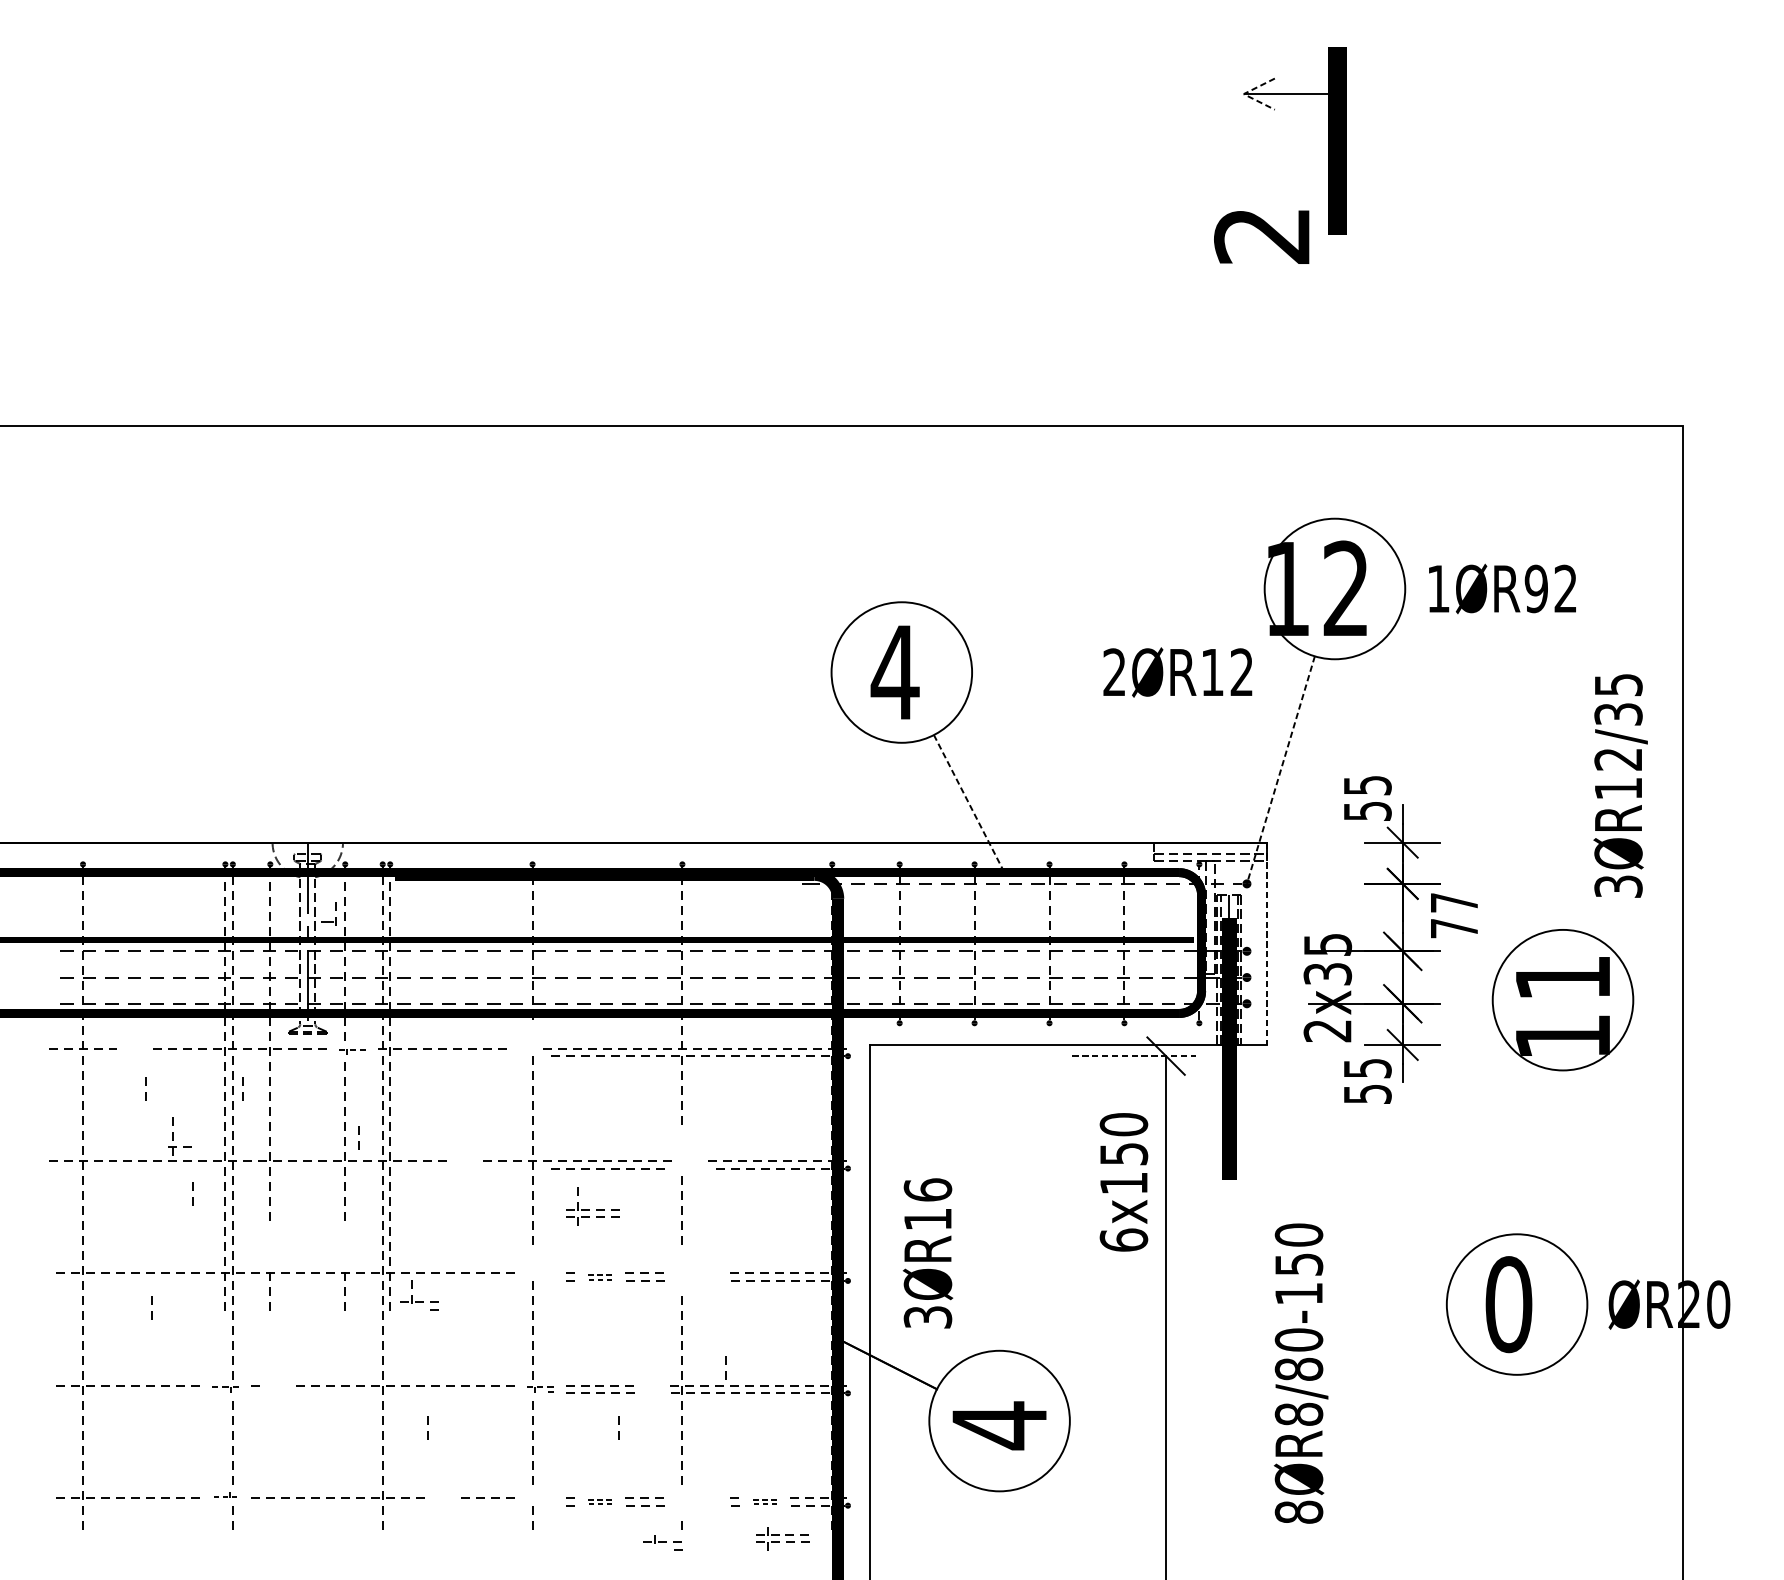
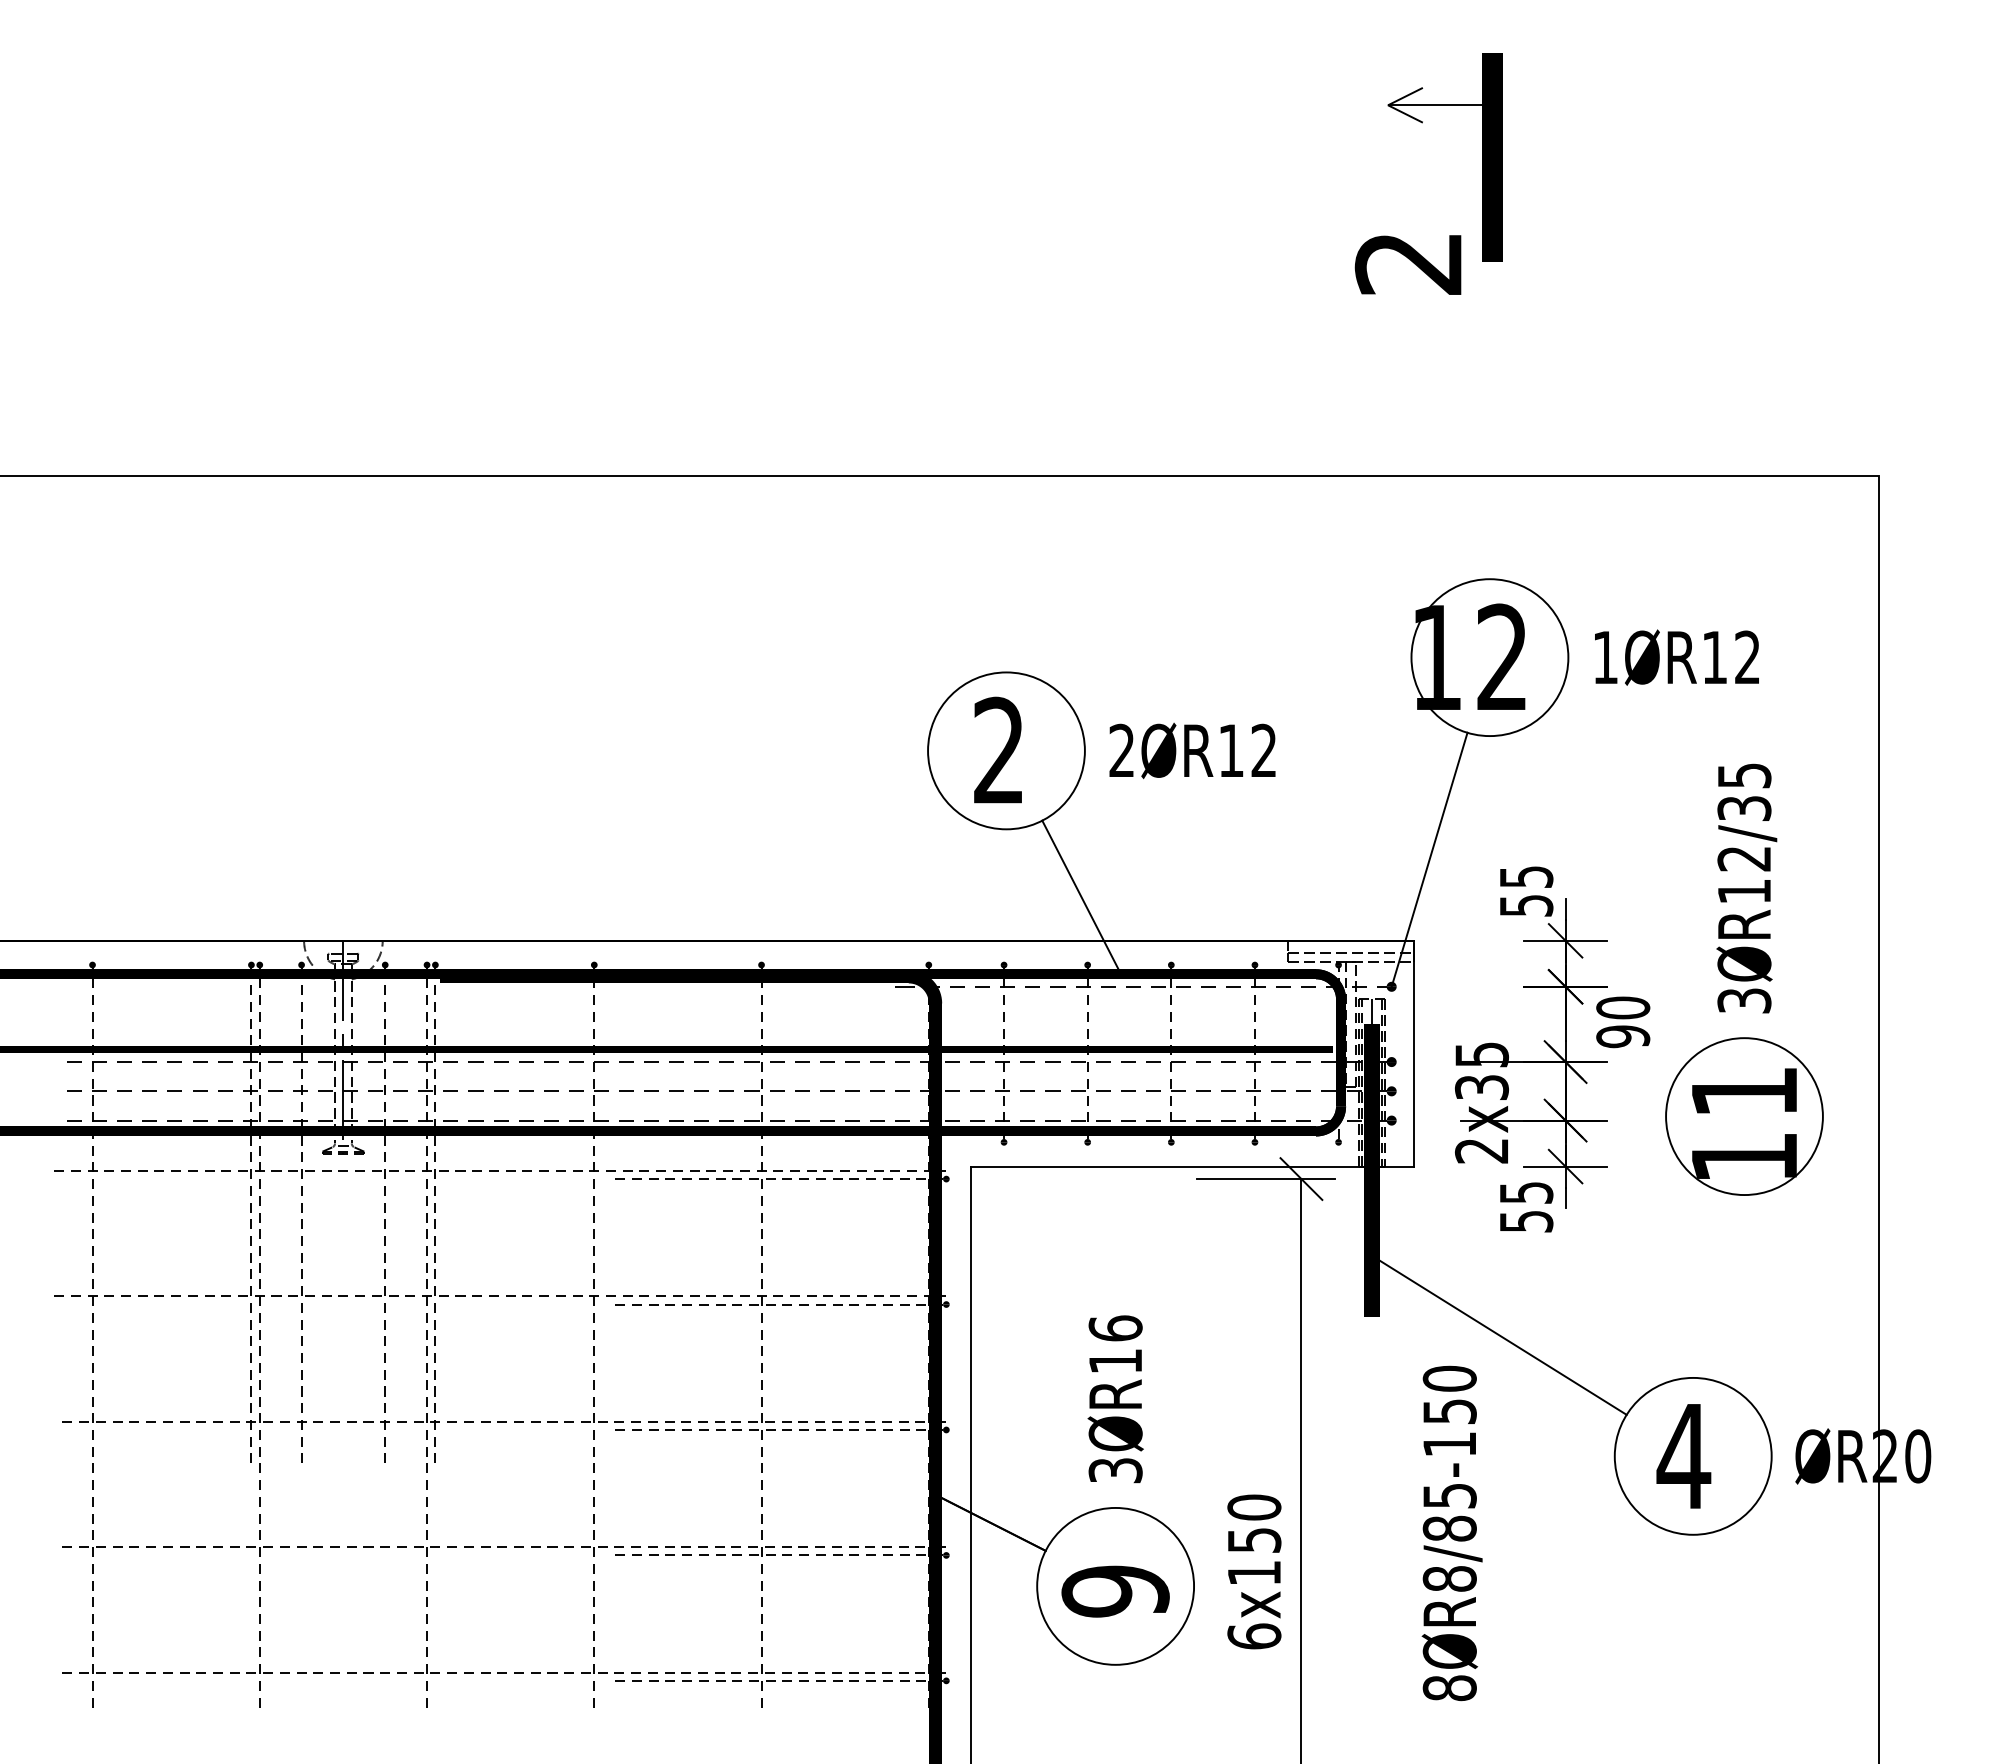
line: (1244, 94) -> (1388, 105), dashed -> solid
text: (1536, 588) -> (1714, 657), 1ØR92 -> 1ØR12
text: (894, 671) -> (998, 749), 4 -> 2
text: (1177, 672) -> (1192, 750), moved
line: (1280, 769) -> (1429, 859), dashed -> solid
text: (1620, 785) -> (1746, 888), moved
line: (969, 803) -> (1081, 897), dashed -> solid
part: (335, 910) -> (374, 1016), removed
text: (1454, 915) -> (1623, 1022), 77 -> 90
line: (1266, 943) -> (1413, 1053), dashed -> solid
part: (531, 1035) -> (593, 1155), added
line: (132, 1048) -> (147, 1170), added
part: (352, 1051) -> (393, 1173), size x1.43
line: (1133, 1056) -> (1265, 1179), dashed -> solid
line: (144, 1086) -> (161, 1212), removed
line: (242, 1086) -> (270, 1212), removed
line: (358, 1134) -> (399, 1266), removed
part: (173, 1136) -> (193, 1268), removed
part: (683, 1150) -> (762, 1284), added
line: (461, 1160) -> (515, 1295), added
text: (1124, 1181) -> (1254, 1571), moved
line: (193, 1190) -> (215, 1329), removed
line: (1343, 1195) -> (1499, 1334), added
part: (592, 1207) -> (778, 1418), moved
line: (270, 1246) -> (301, 1391), added
line: (344, 1246) -> (384, 1391), added
text: (927, 1253) -> (1115, 1399), moved
part: (599, 1276) -> (669, 1425), size x1.67
part: (411, 1294) -> (594, 1413), moved
line: (151, 1304) -> (169, 1456), removed
text: (1508, 1304) -> (1683, 1456), 0 -> 4
text: (1298, 1339) -> (1449, 1495), 8ØR8/80-150 -> 8ØR8/85-150
line: (726, 1364) -> (810, 1523), removed
line: (274, 1385) -> (306, 1546), added
part: (652, 1388) -> (728, 1550), added
part: (225, 1389) -> (251, 1551), size x1.43
part: (539, 1389) -> (602, 1551), size x1.43
line: (427, 1424) -> (476, 1590), removed
line: (618, 1424) -> (690, 1590), removed
text: (999, 1425) -> (1115, 1591), 4 -> 9
part: (225, 1494) -> (251, 1668), size x1.67
line: (439, 1498) -> (490, 1672), added
part: (599, 1501) -> (669, 1676), size x1.67
part: (764, 1501) -> (853, 1676), size x1.67
part: (782, 1539) -> (778, 1677), moved
part: (662, 1542) -> (602, 1672), moved

